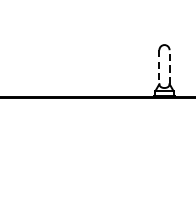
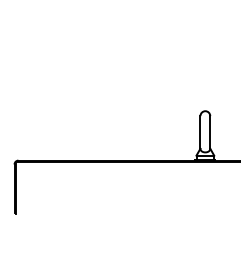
line: (169, 66) -> (210, 131), dashed -> solid
line: (159, 67) -> (200, 132), dashed -> solid

